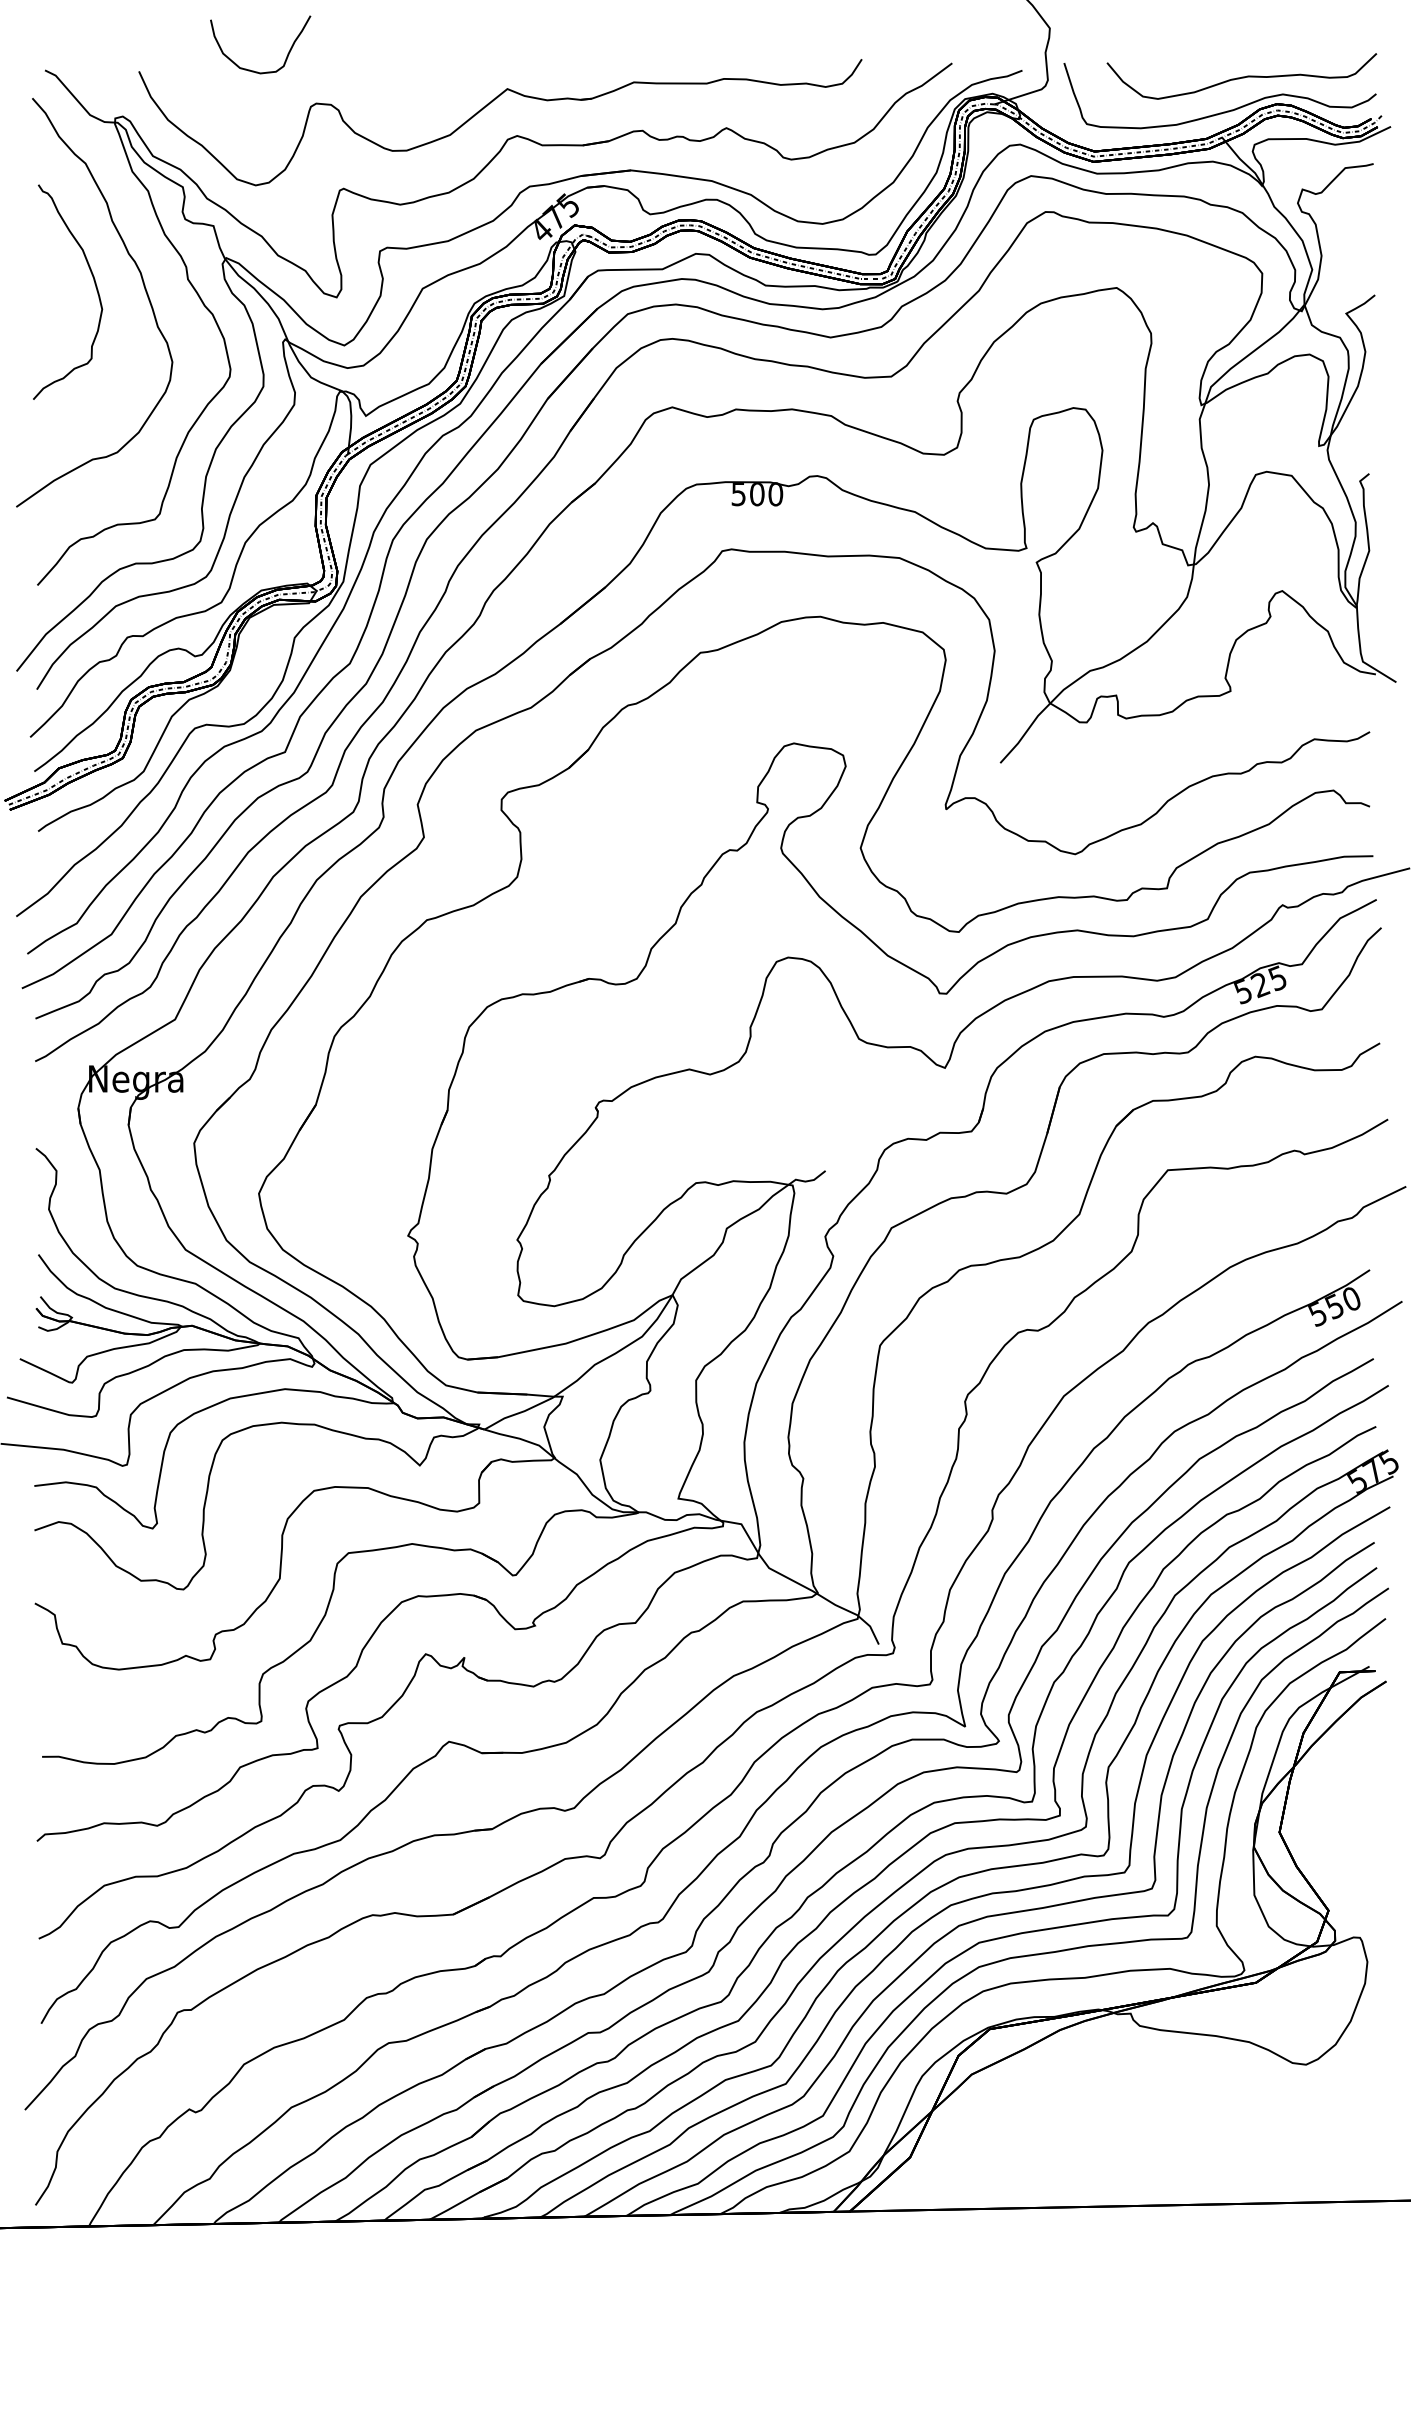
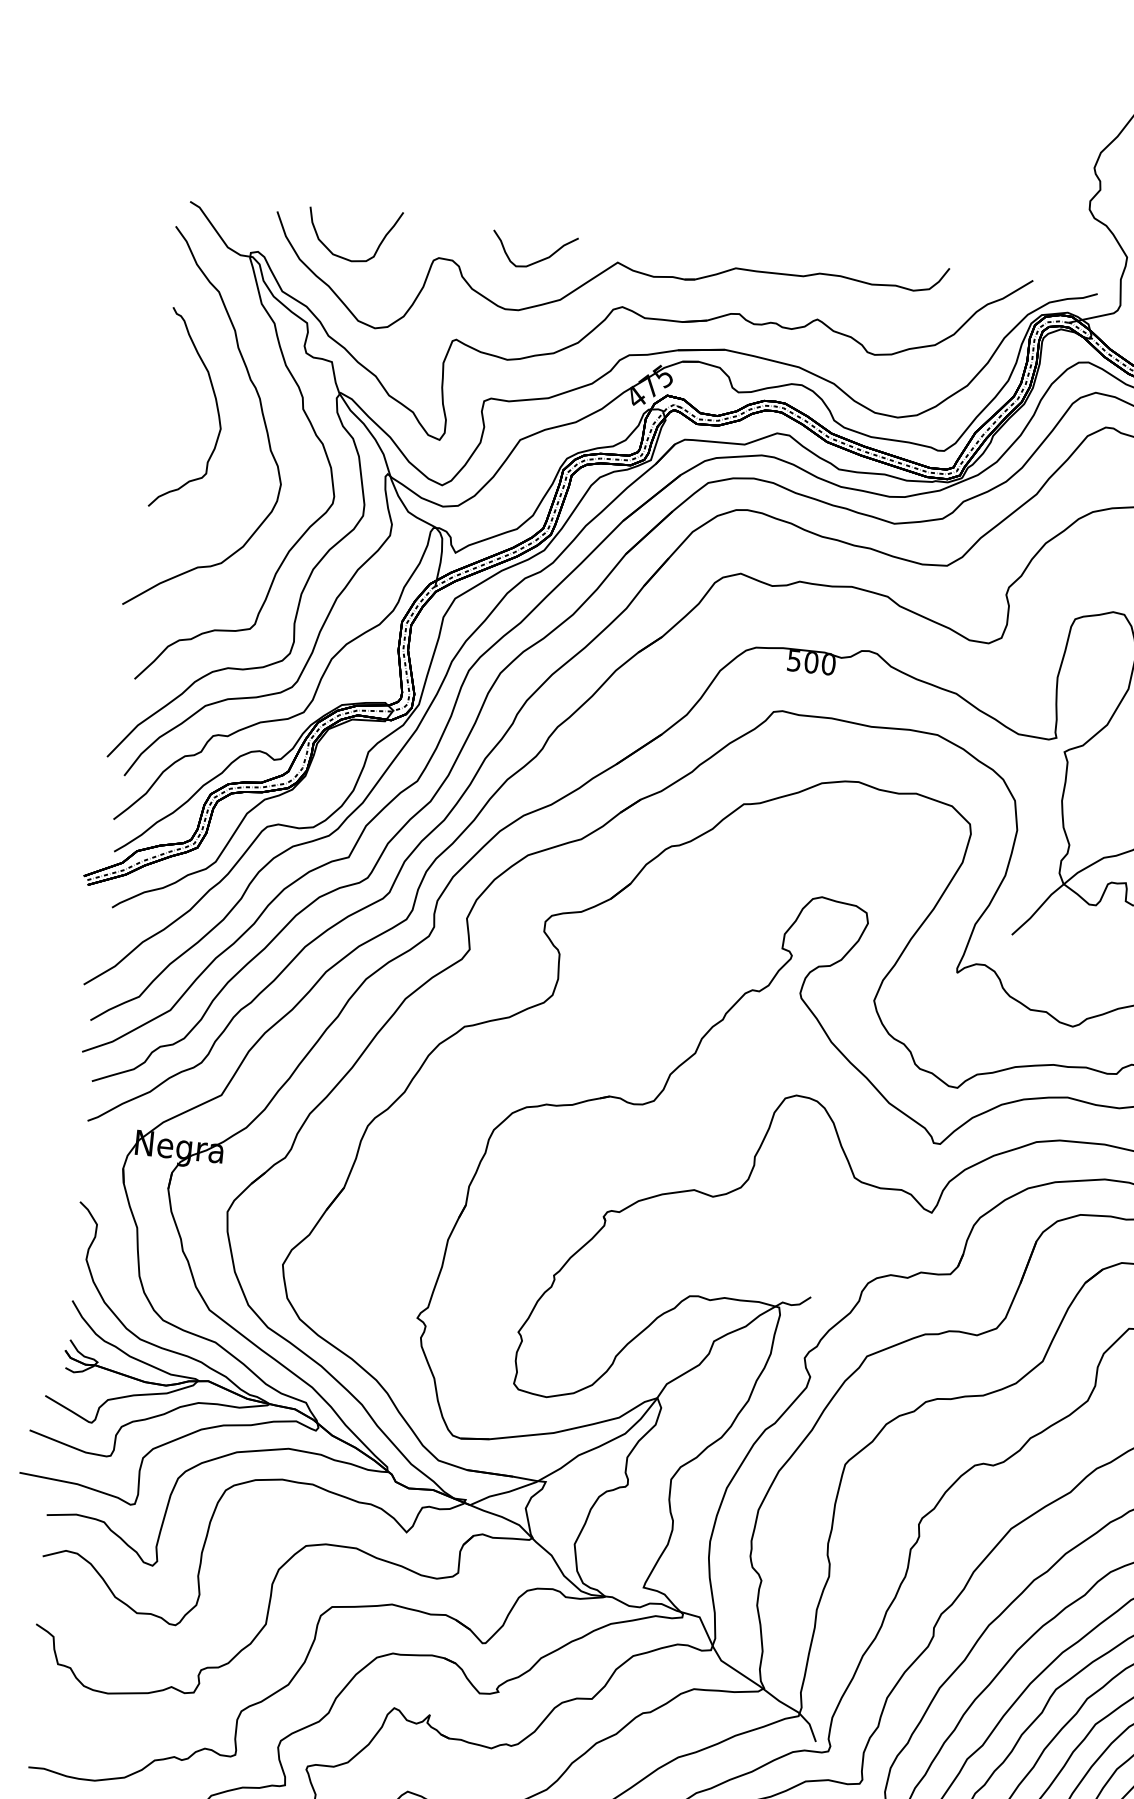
curve: (250, 69) -> (342, 256), moved
curve: (422, 95) -> (538, 260), added

